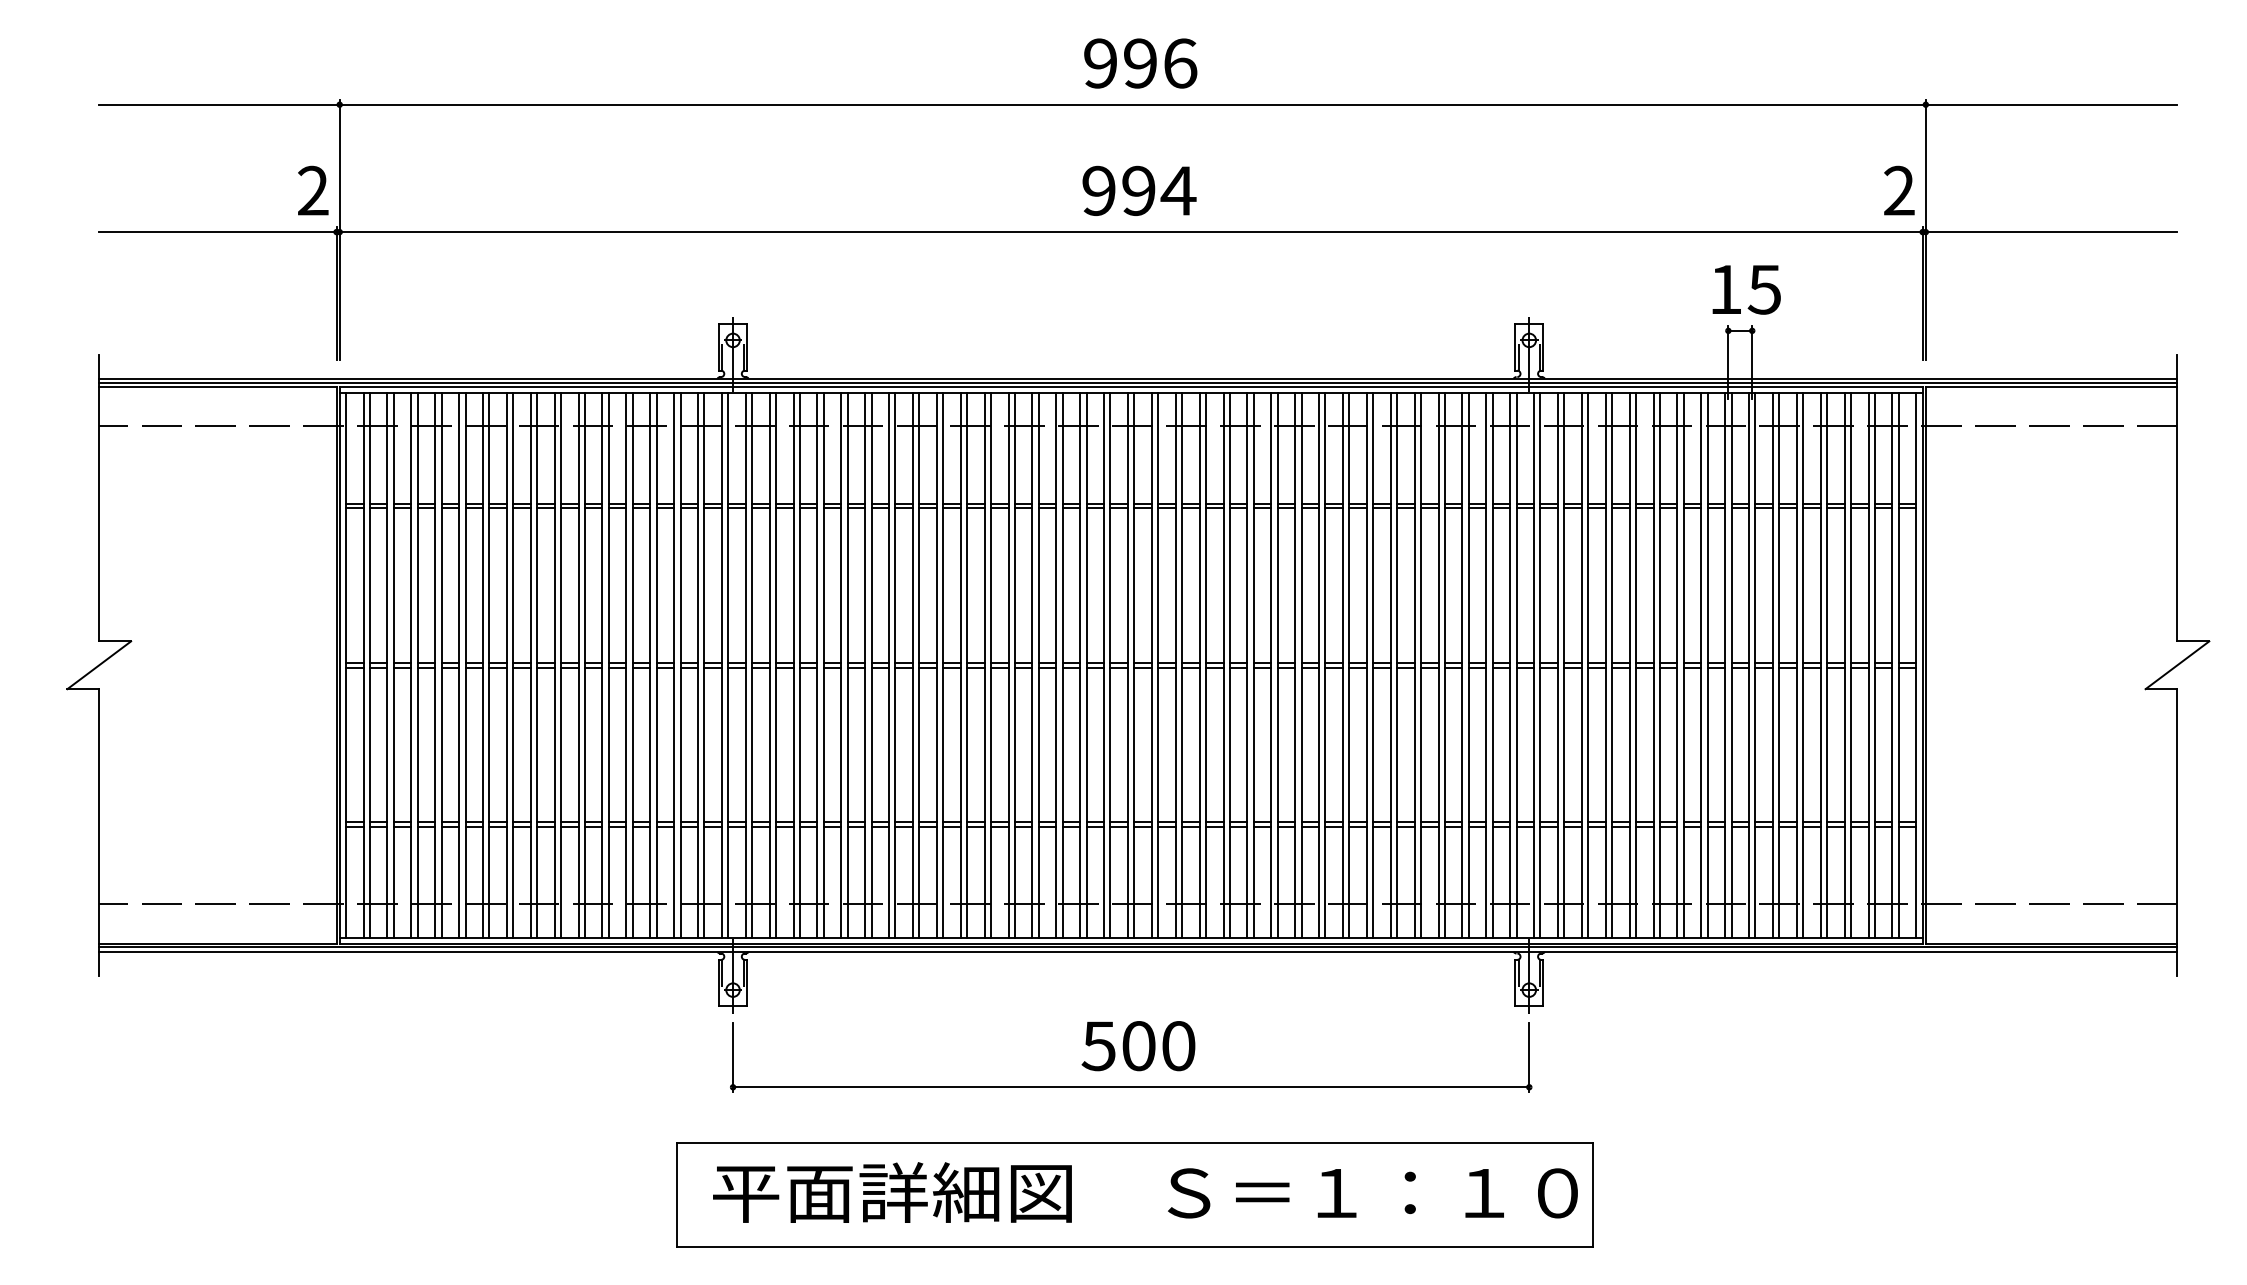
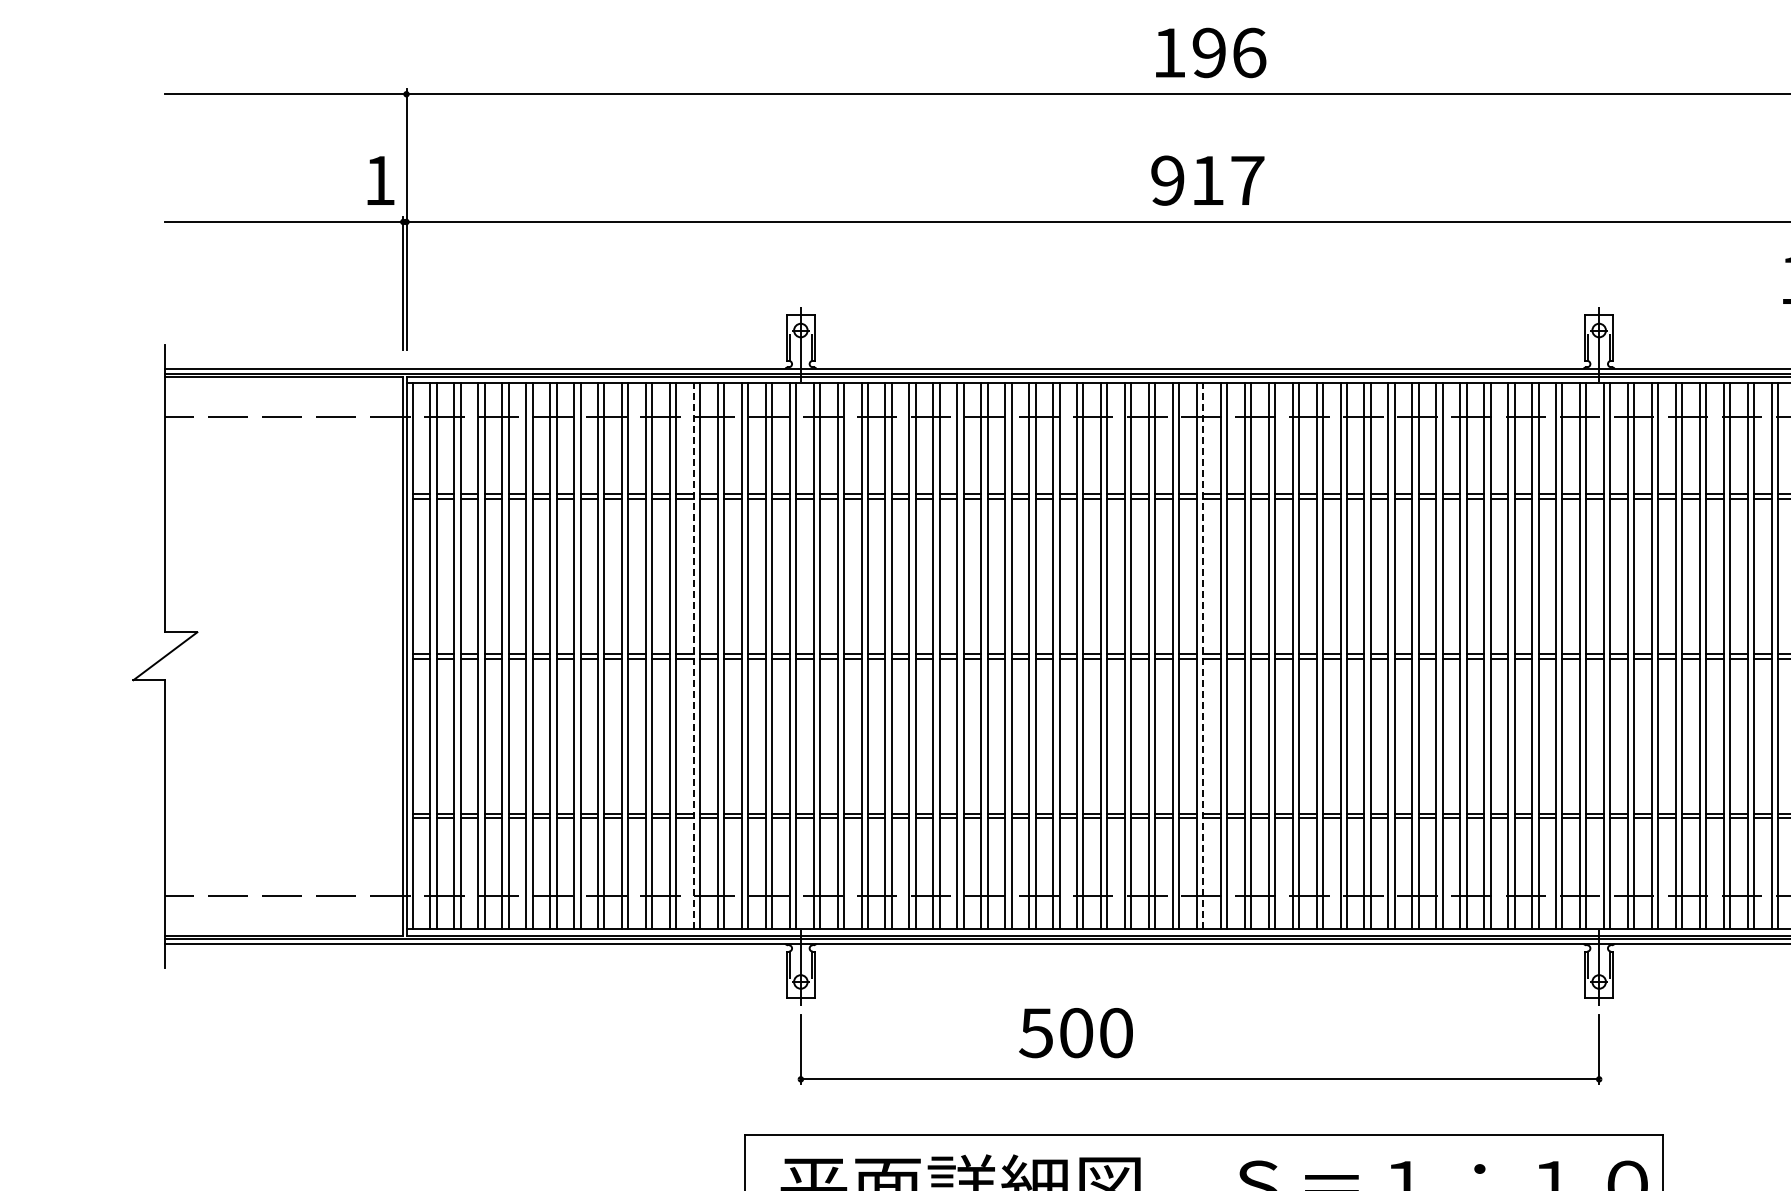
text: (1100, 63) -> (1169, 52), 996 -> 196
text: (313, 190) -> (380, 180), 2 -> 1
text: (1159, 190) -> (1228, 180), 994 -> 917
line: (626, 664) -> (694, 655), solid -> dashed
line: (1134, 664) -> (1203, 655), solid -> dashed
text: (1138, 1046) -> (1076, 1033), moved

